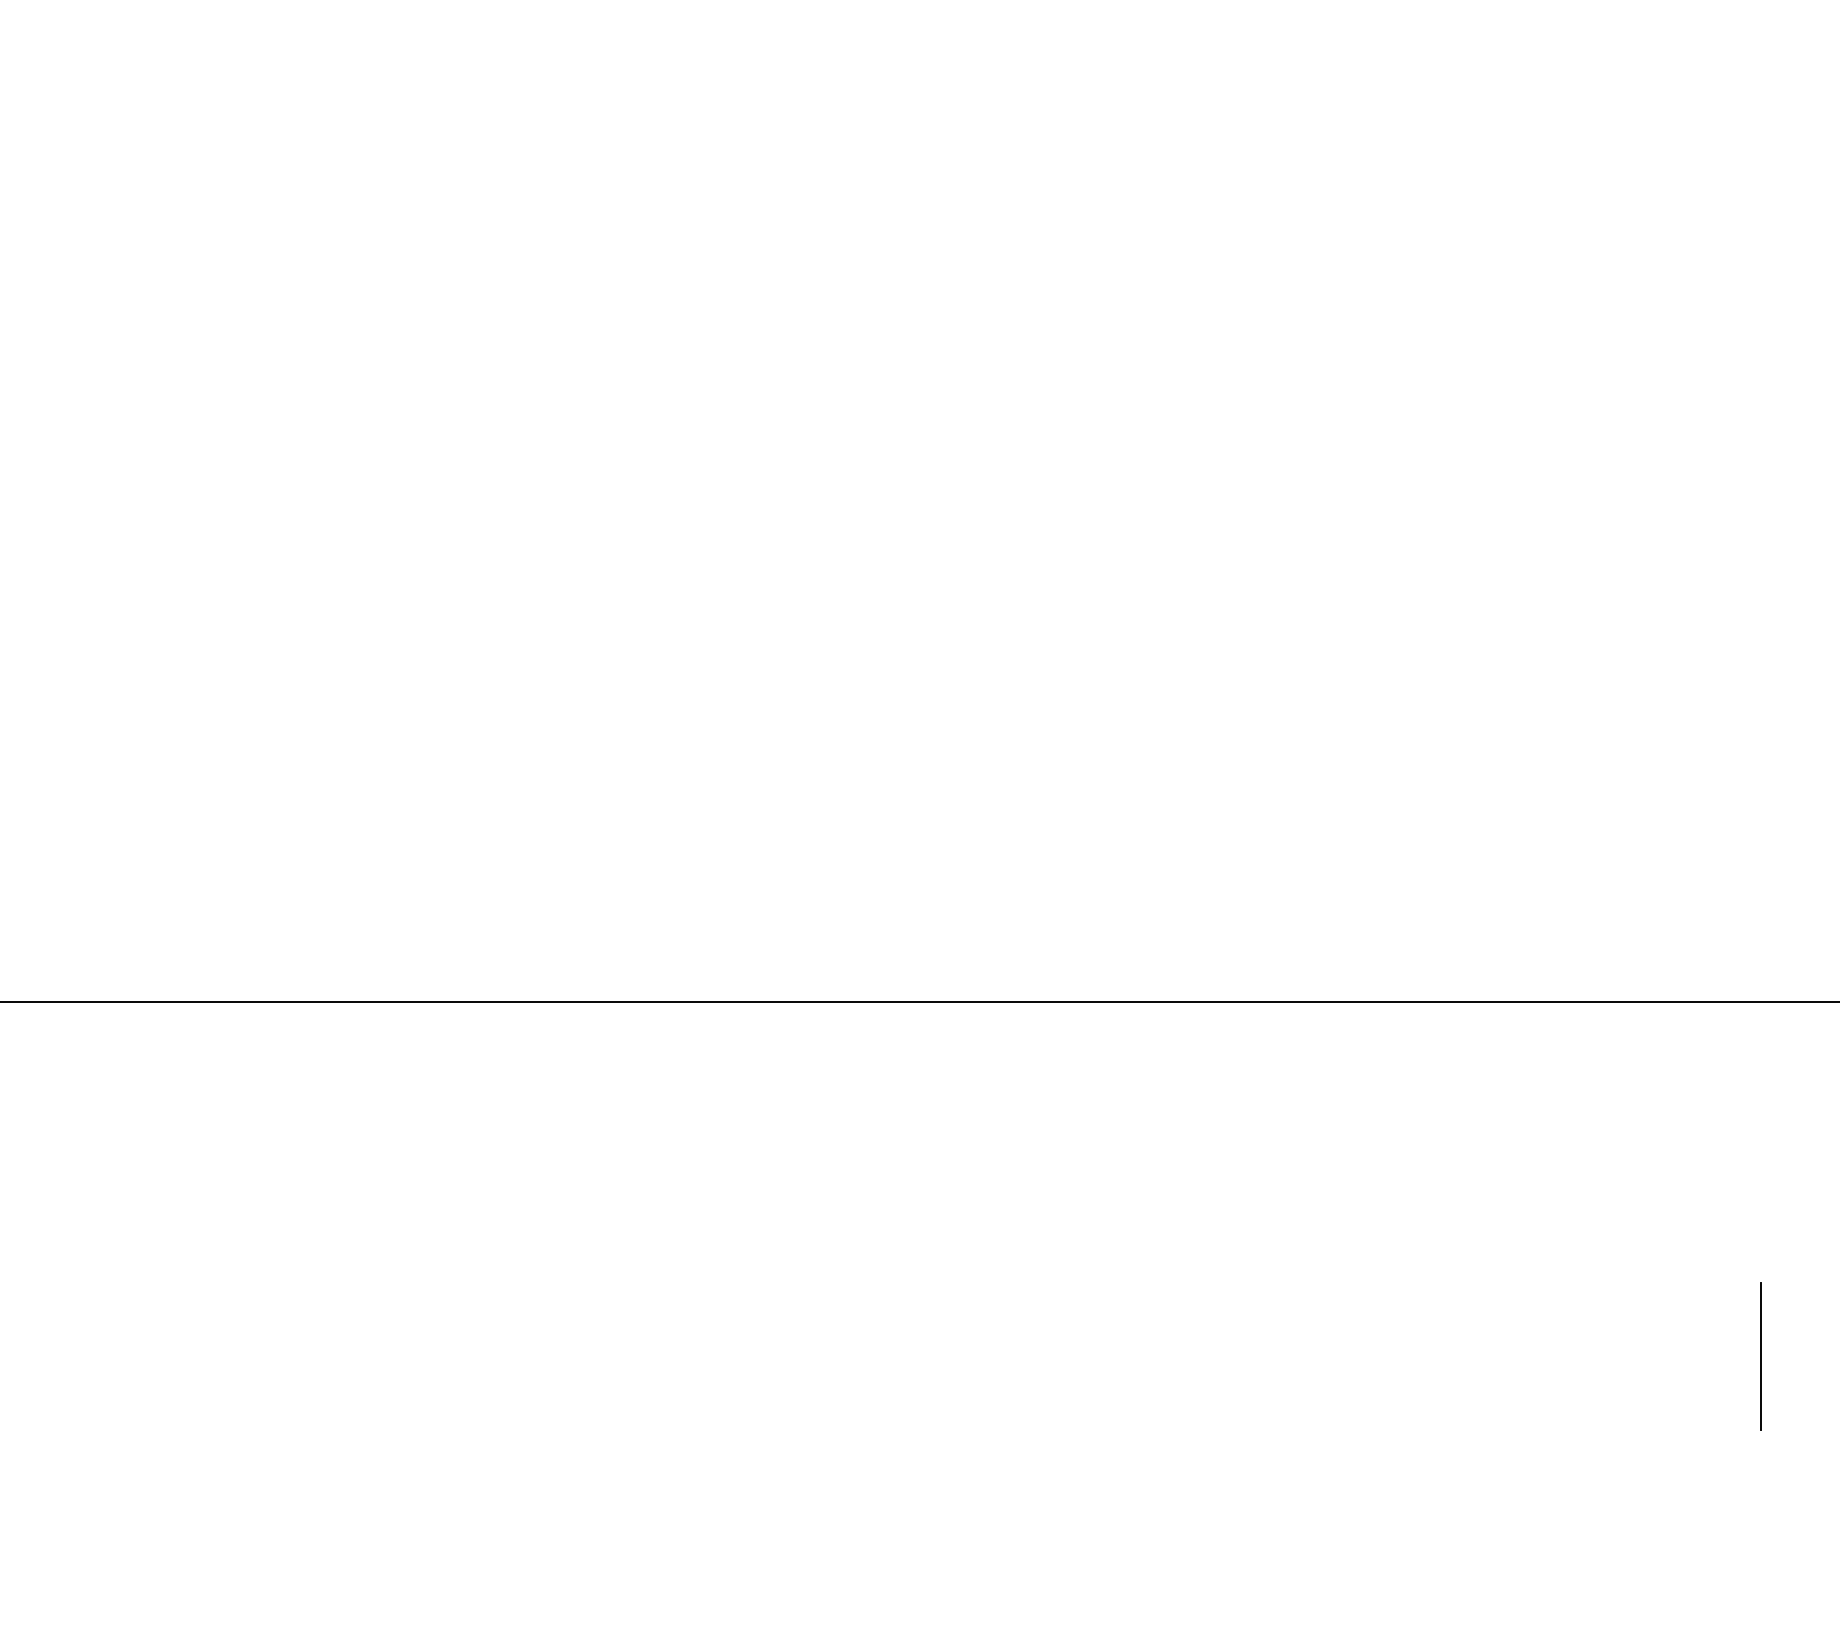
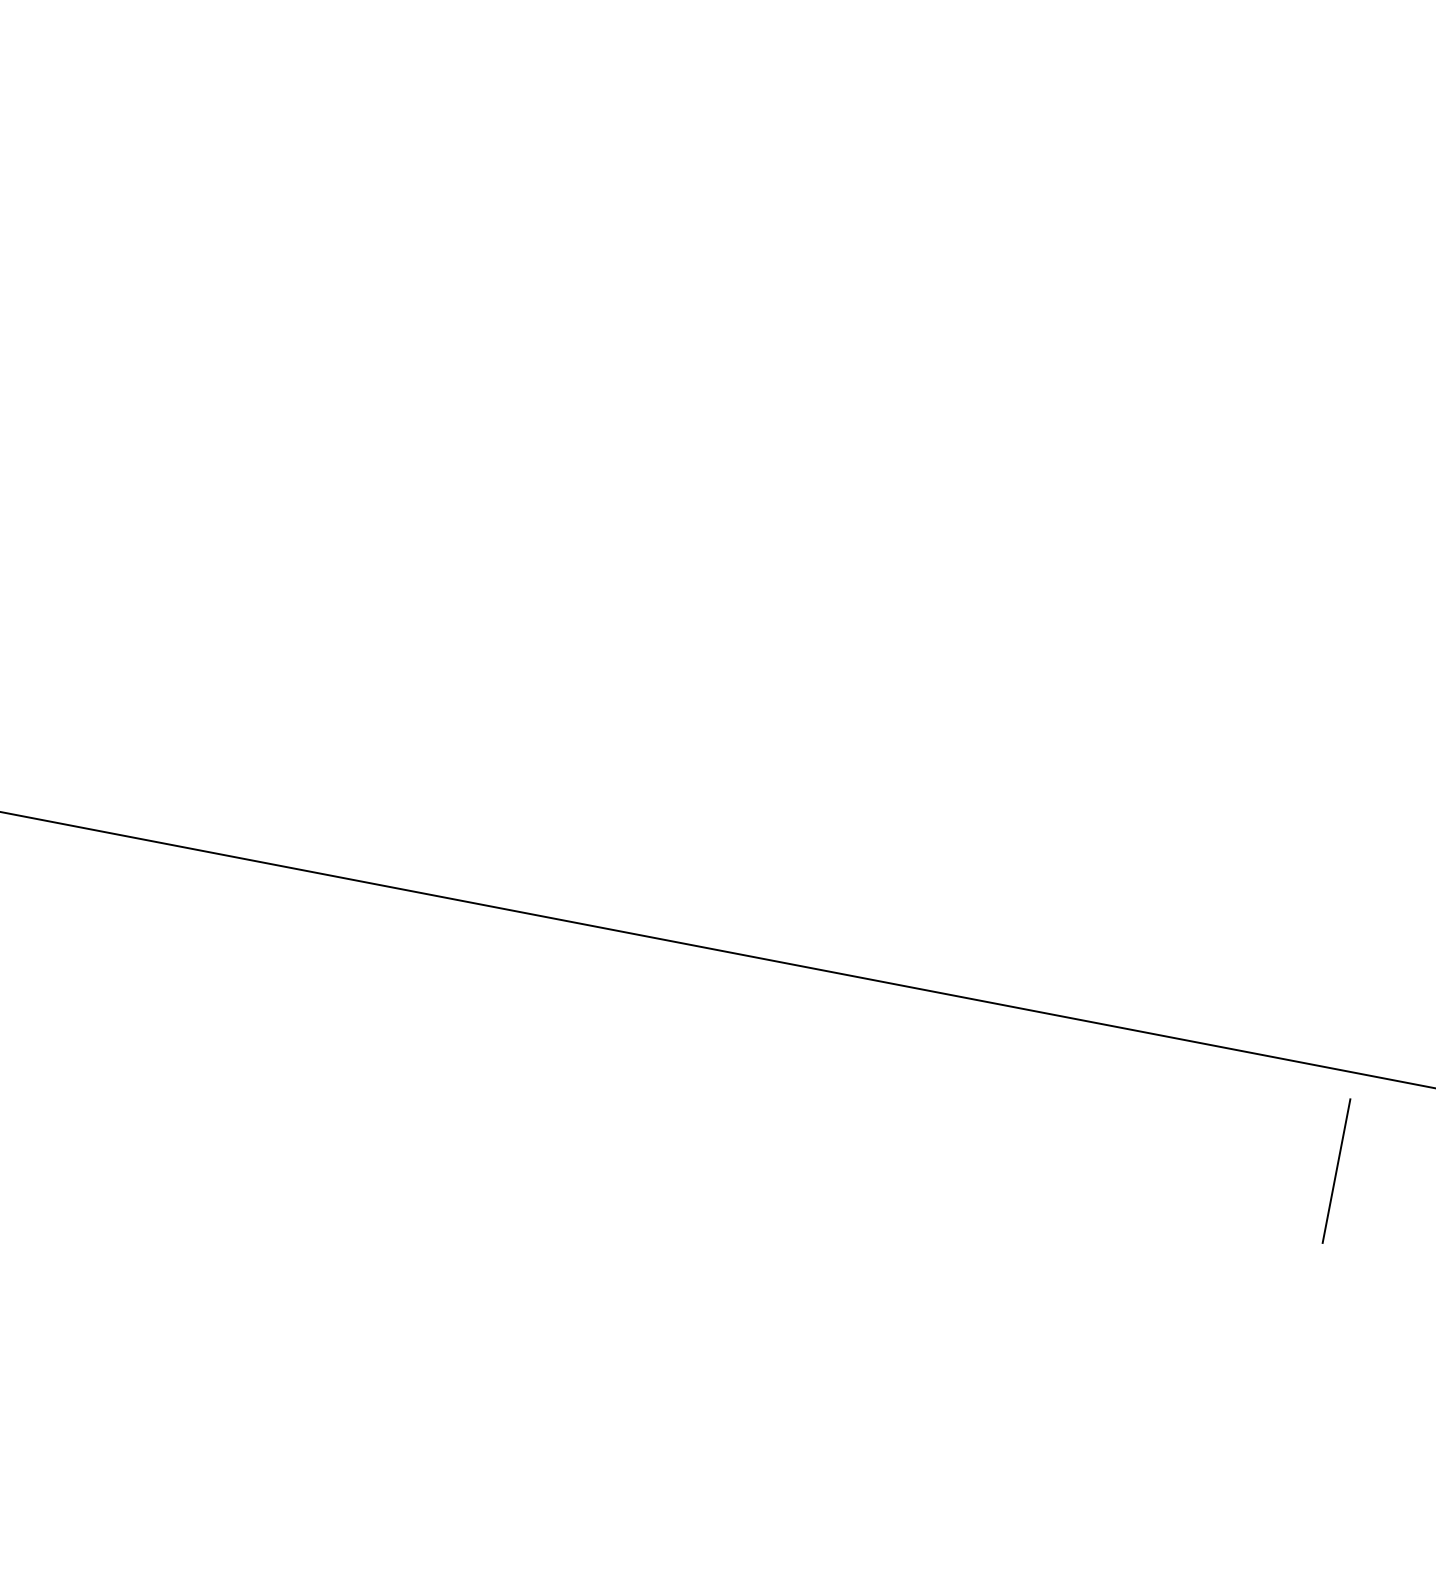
line: (1760, 1356) -> (1335, 1171), moved

